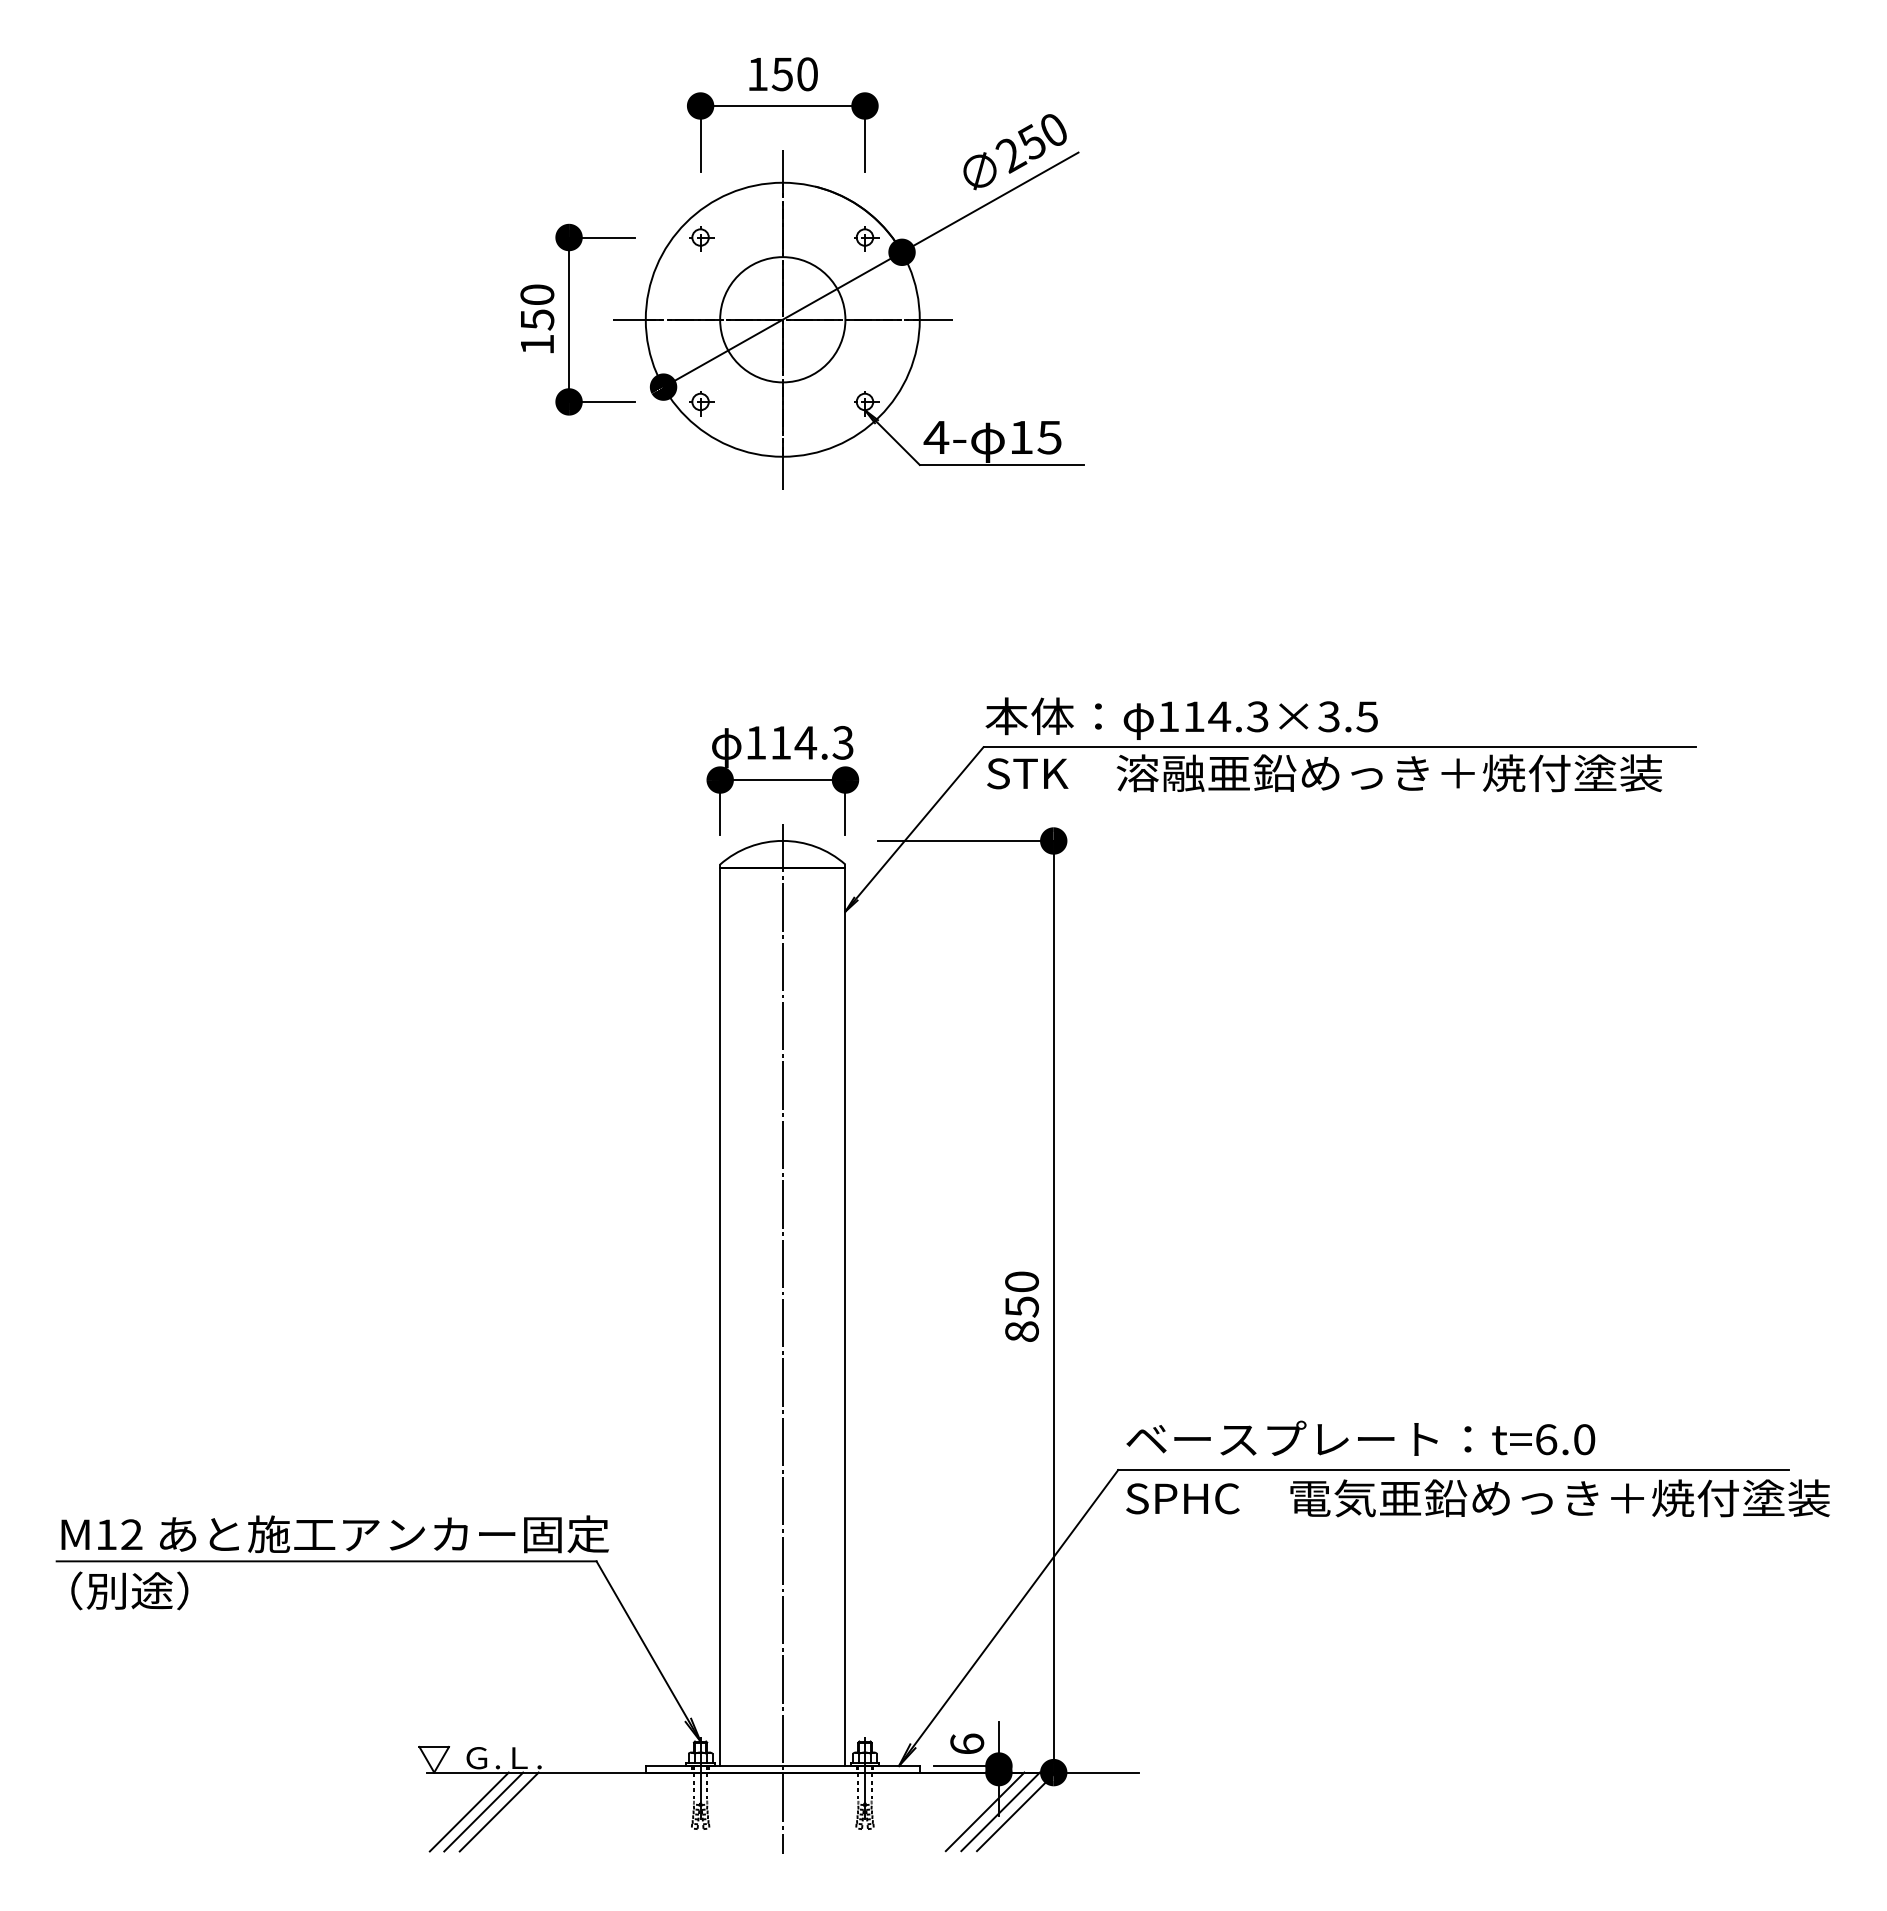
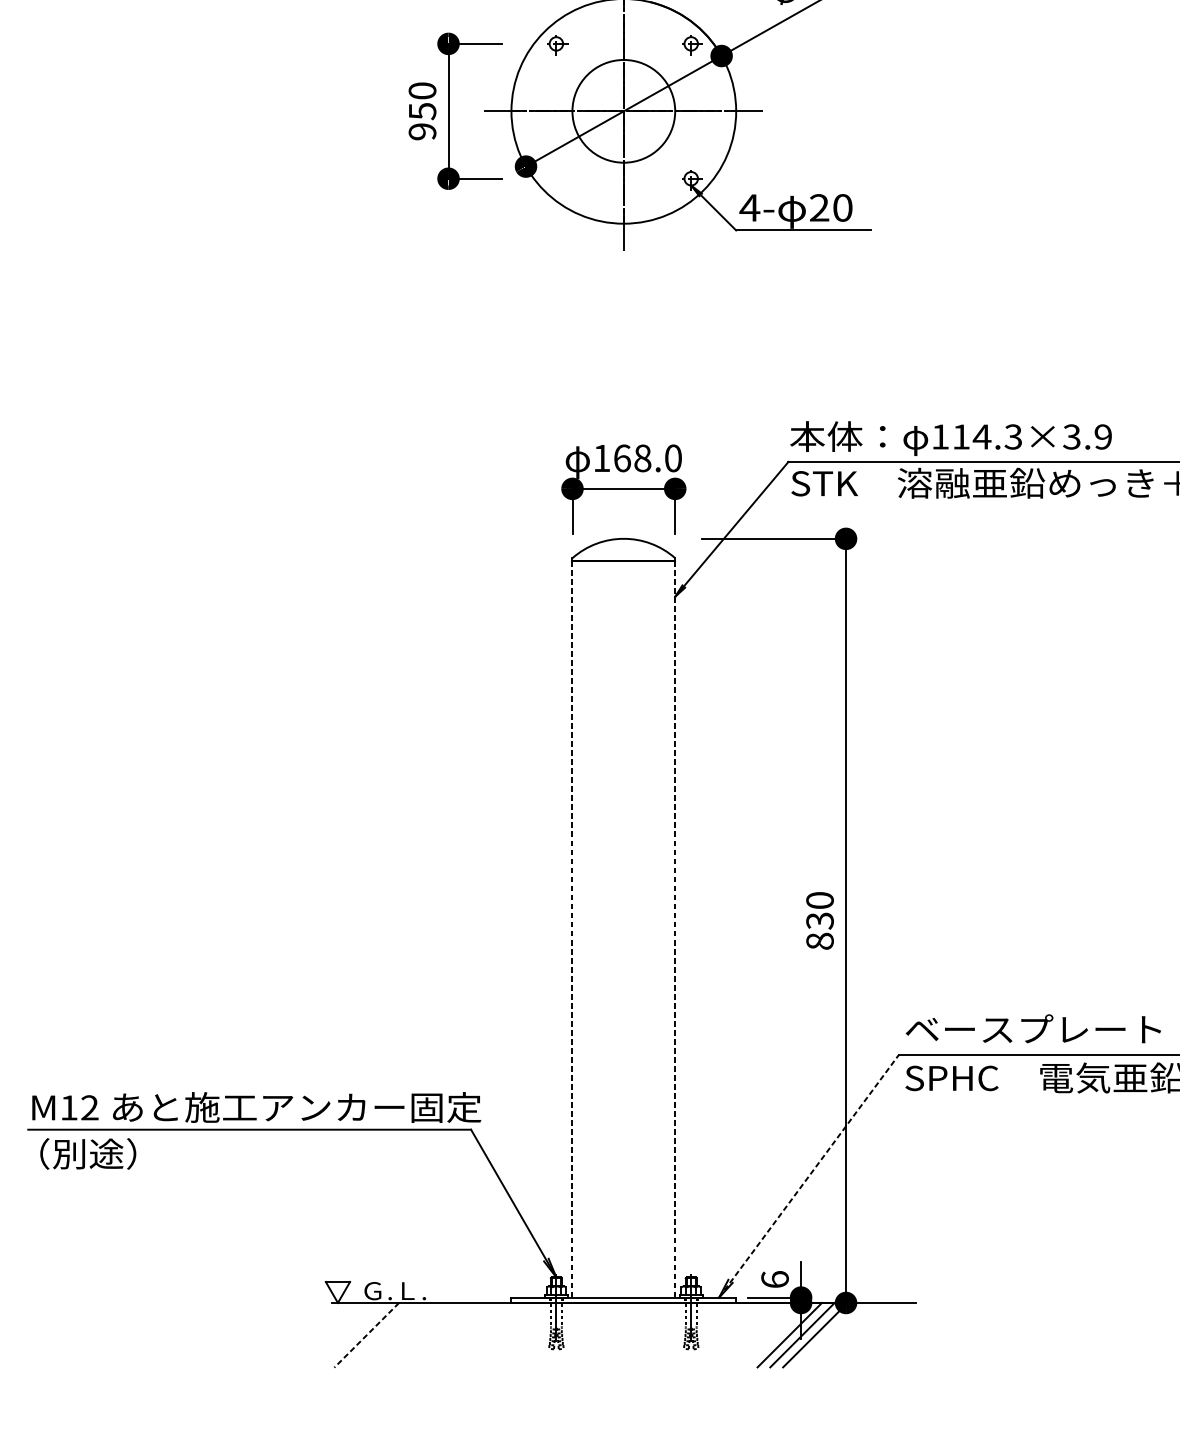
text: (537, 344) -> (422, 131), 150 -> 950
part: (701, 403) -> (557, 180), removed
text: (1035, 437) -> (831, 207), 15 -> 20
text: (1366, 716) -> (1102, 436), 114.3×3.5 -> 114.3×3.9
text: (812, 742) -> (648, 458), 114.3 -> 168.0
text: (1021, 1306) -> (819, 920), 850 -> 830
line: (720, 1317) -> (572, 929), solid -> dashed
line: (845, 1317) -> (675, 929), solid -> dashed
line: (782, 1338) -> (623, 946), removed
line: (1008, 1617) -> (808, 1175), solid -> dashed
line: (483, 1811) -> (378, 1334), removed
line: (498, 1811) -> (390, 1334), removed
line: (469, 1812) -> (366, 1335), solid -> dashed

